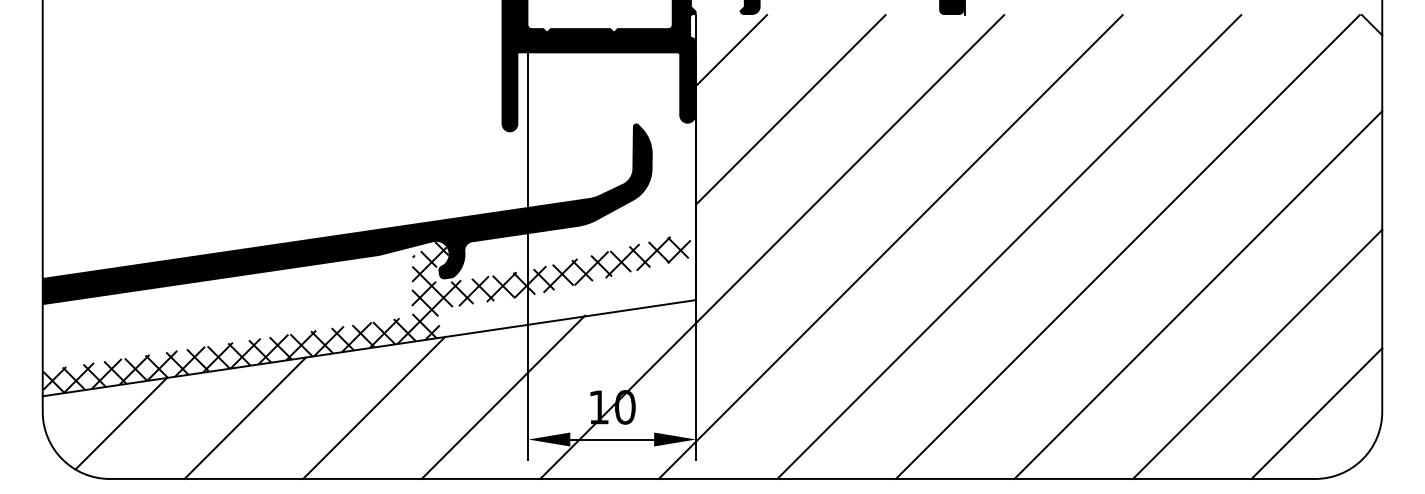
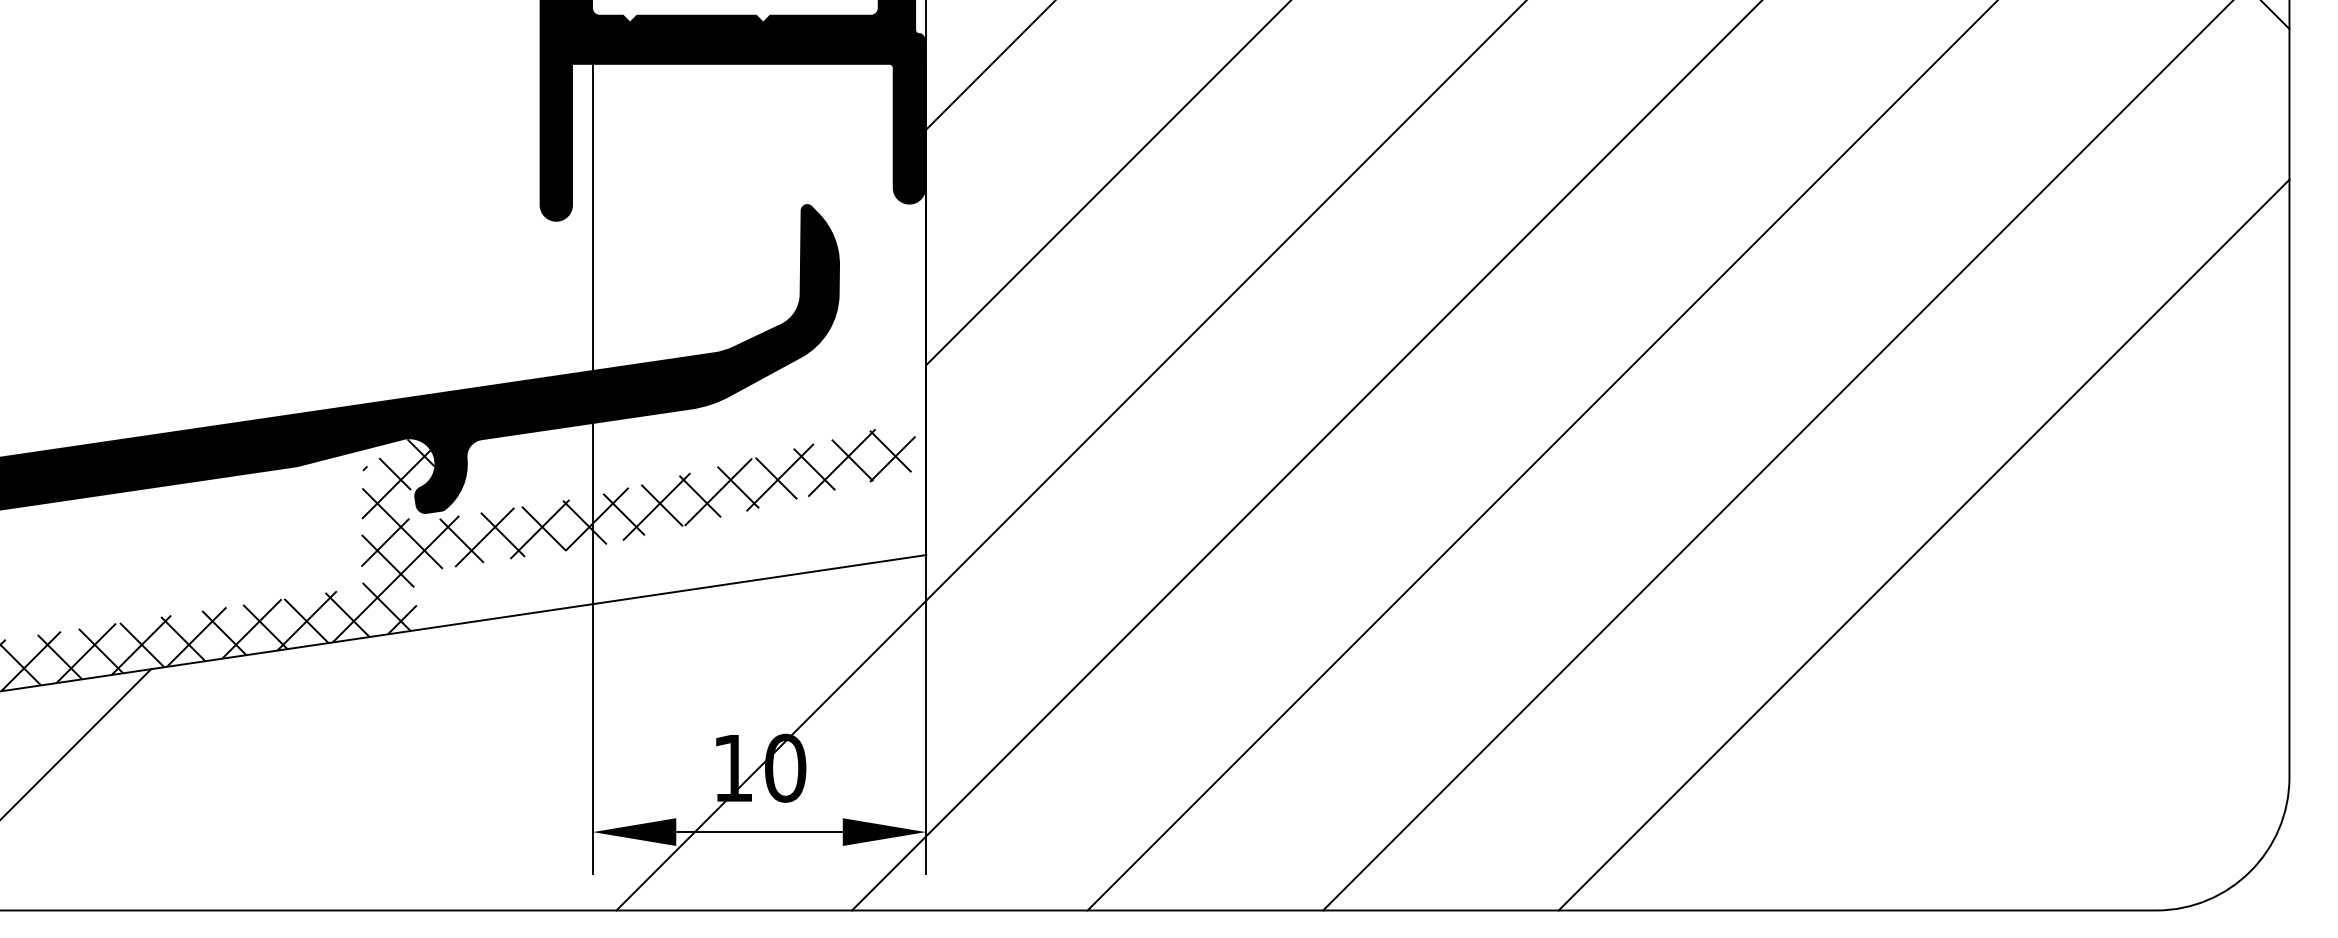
line: (1257, 353) -> (2041, 661), removed
line: (502, 396) -> (541, 746), removed
line: (374, 407) -> (287, 768), removed
line: (1316, 413) -> (2158, 780), removed

